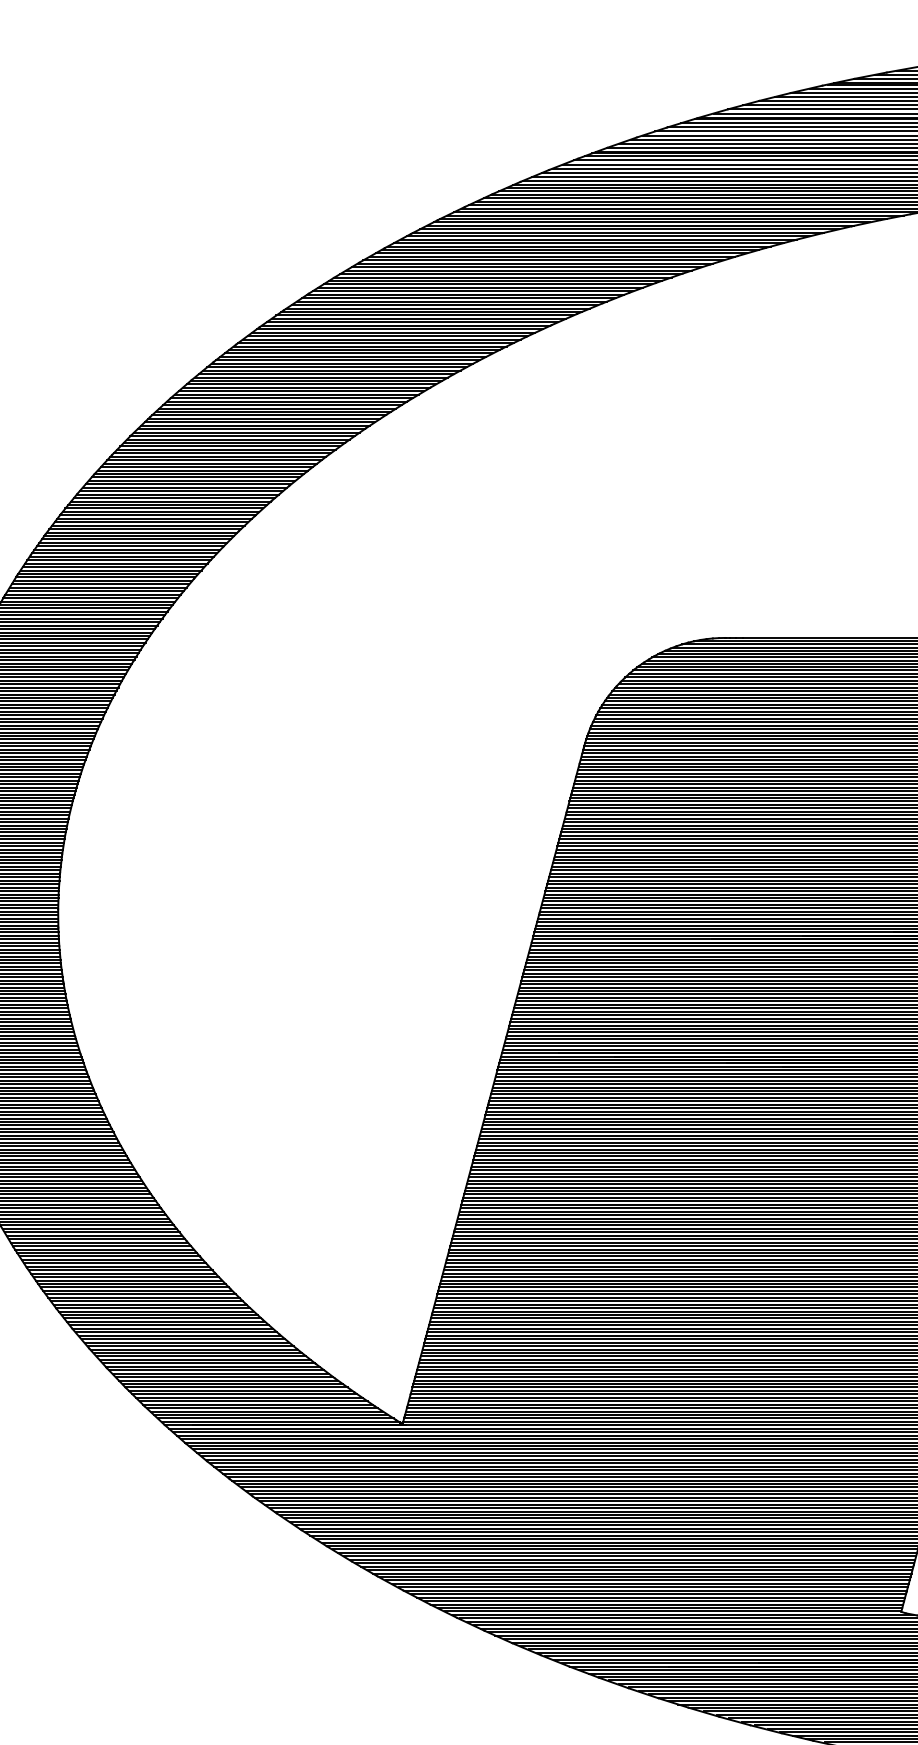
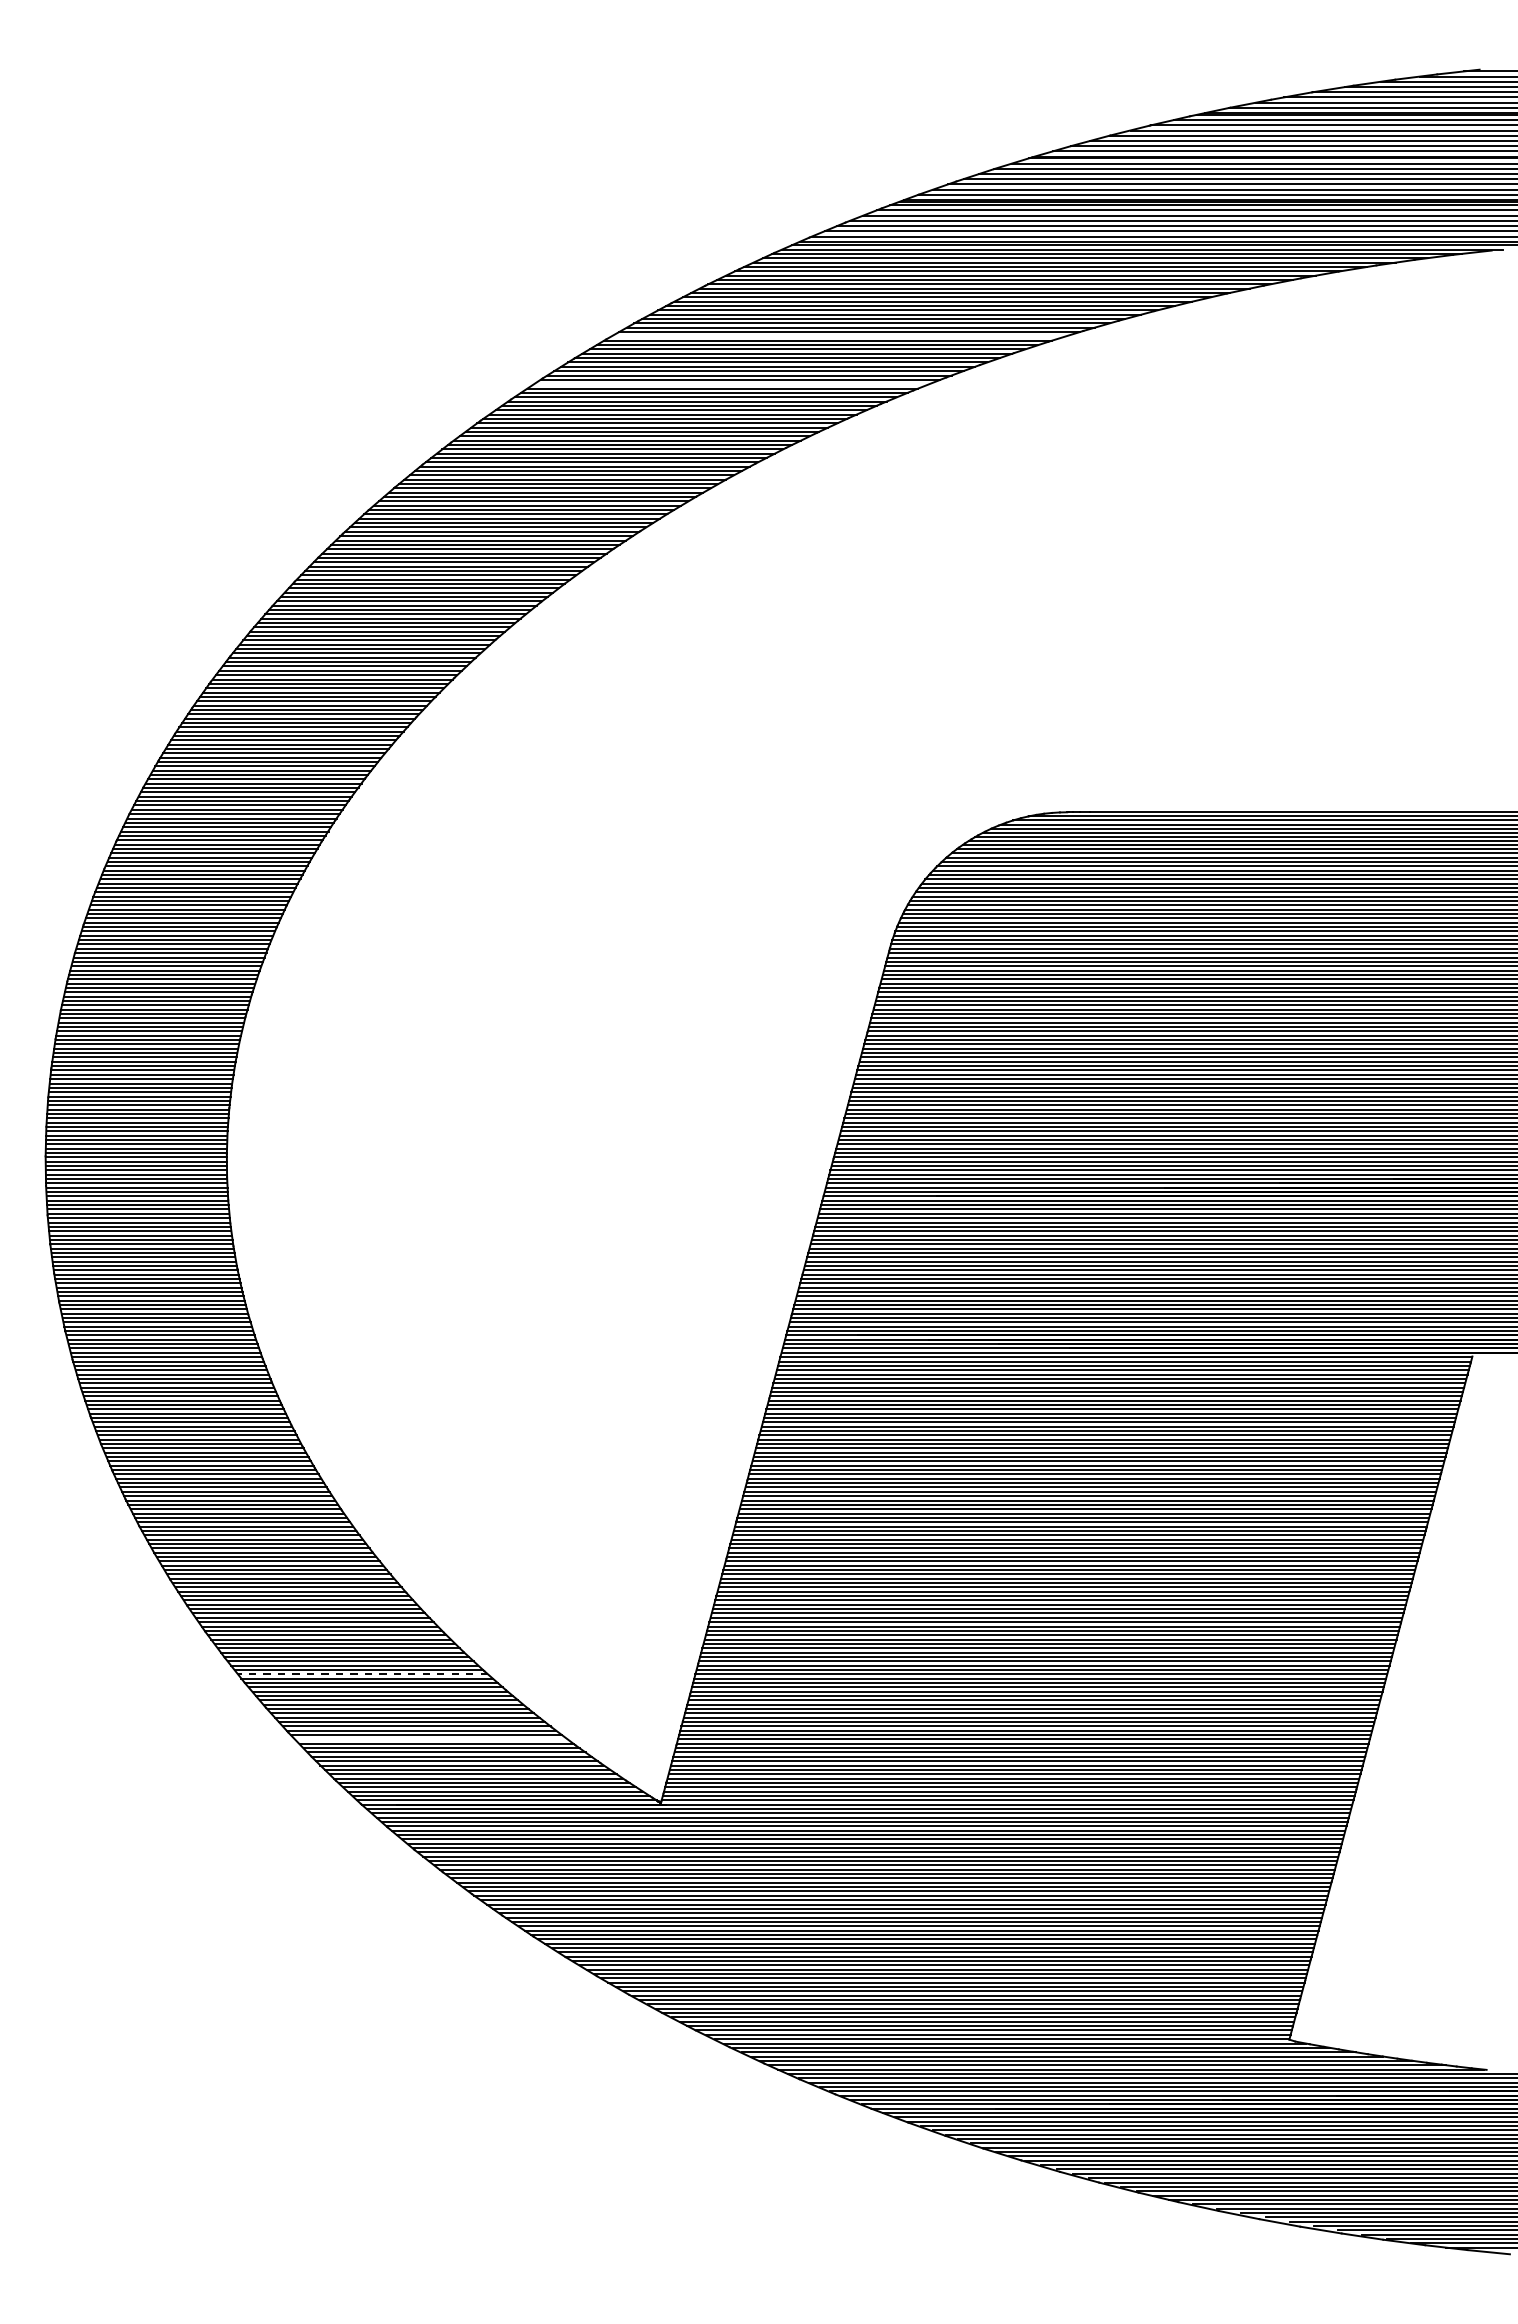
line: (543, 260) -> (838, 336), removed
line: (458, 298) -> (731, 384), removed
line: (165, 1322) -> (362, 1674), solid -> dashed
line: (220, 1373) -> (431, 1739), removed

